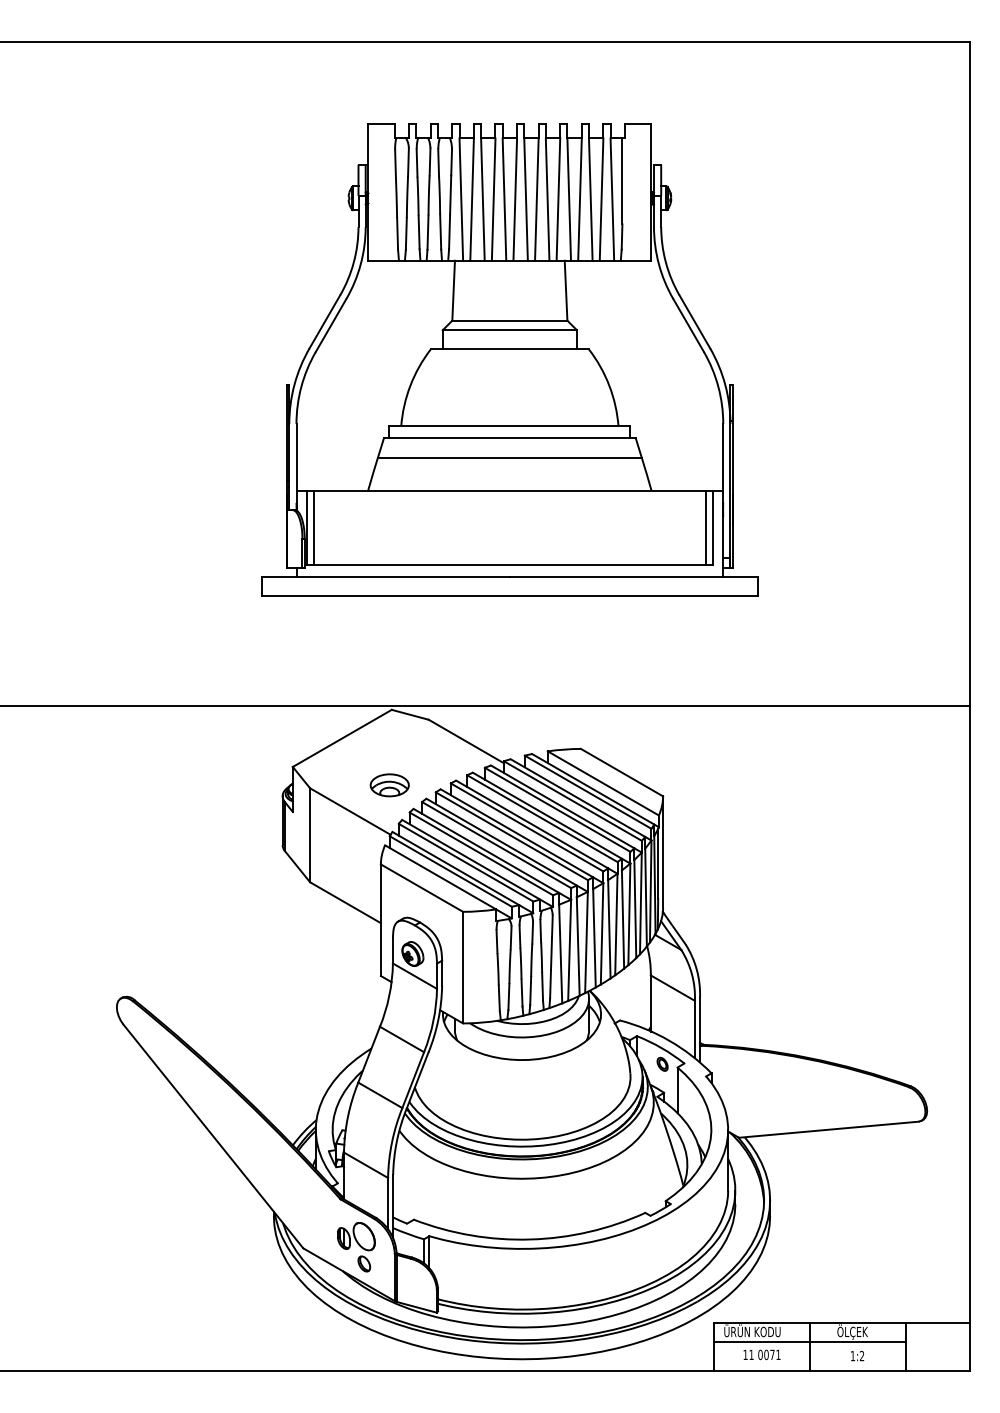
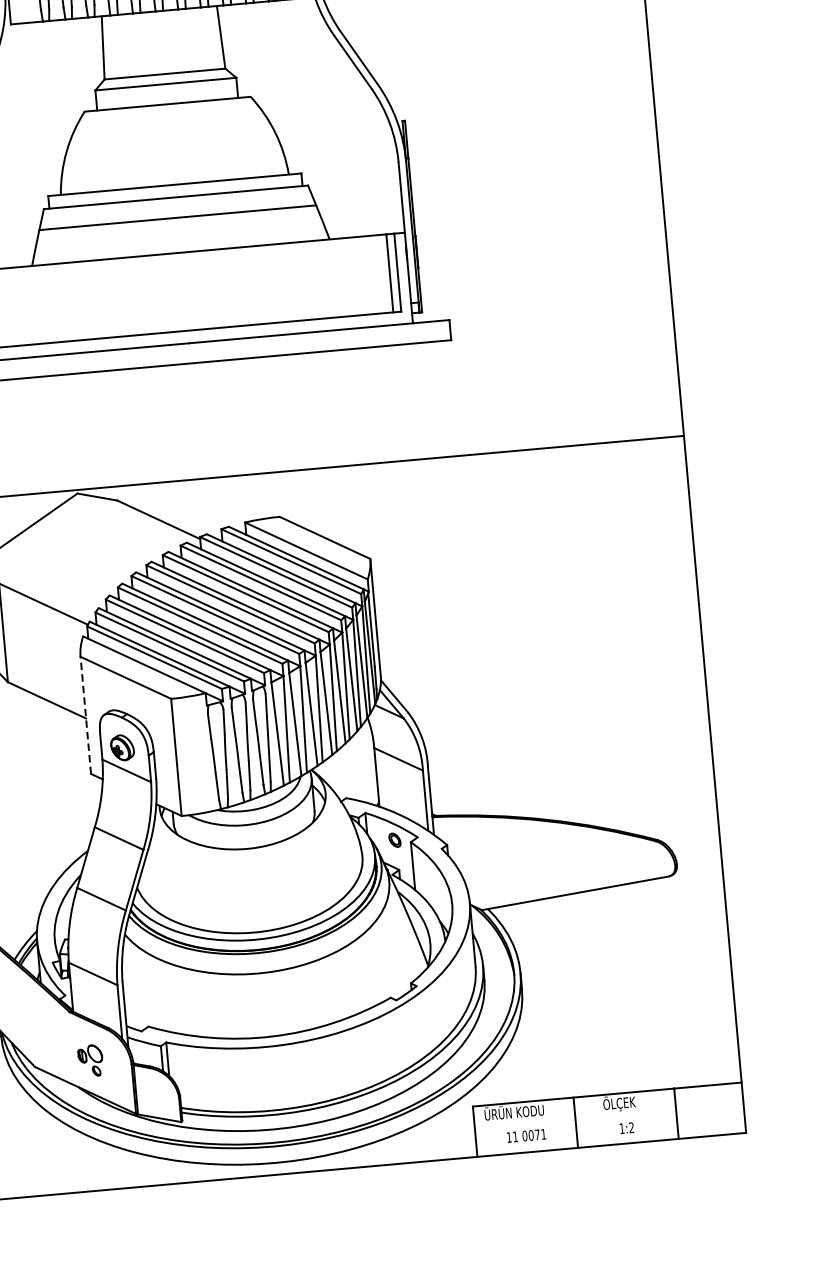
part: (389, 785) -> (82, 573), removed
line: (380, 920) -> (85, 715), solid -> dashed
part: (356, 1247) -> (90, 1061), size x0.6
line: (809, 1341) -> (575, 1117), removed

